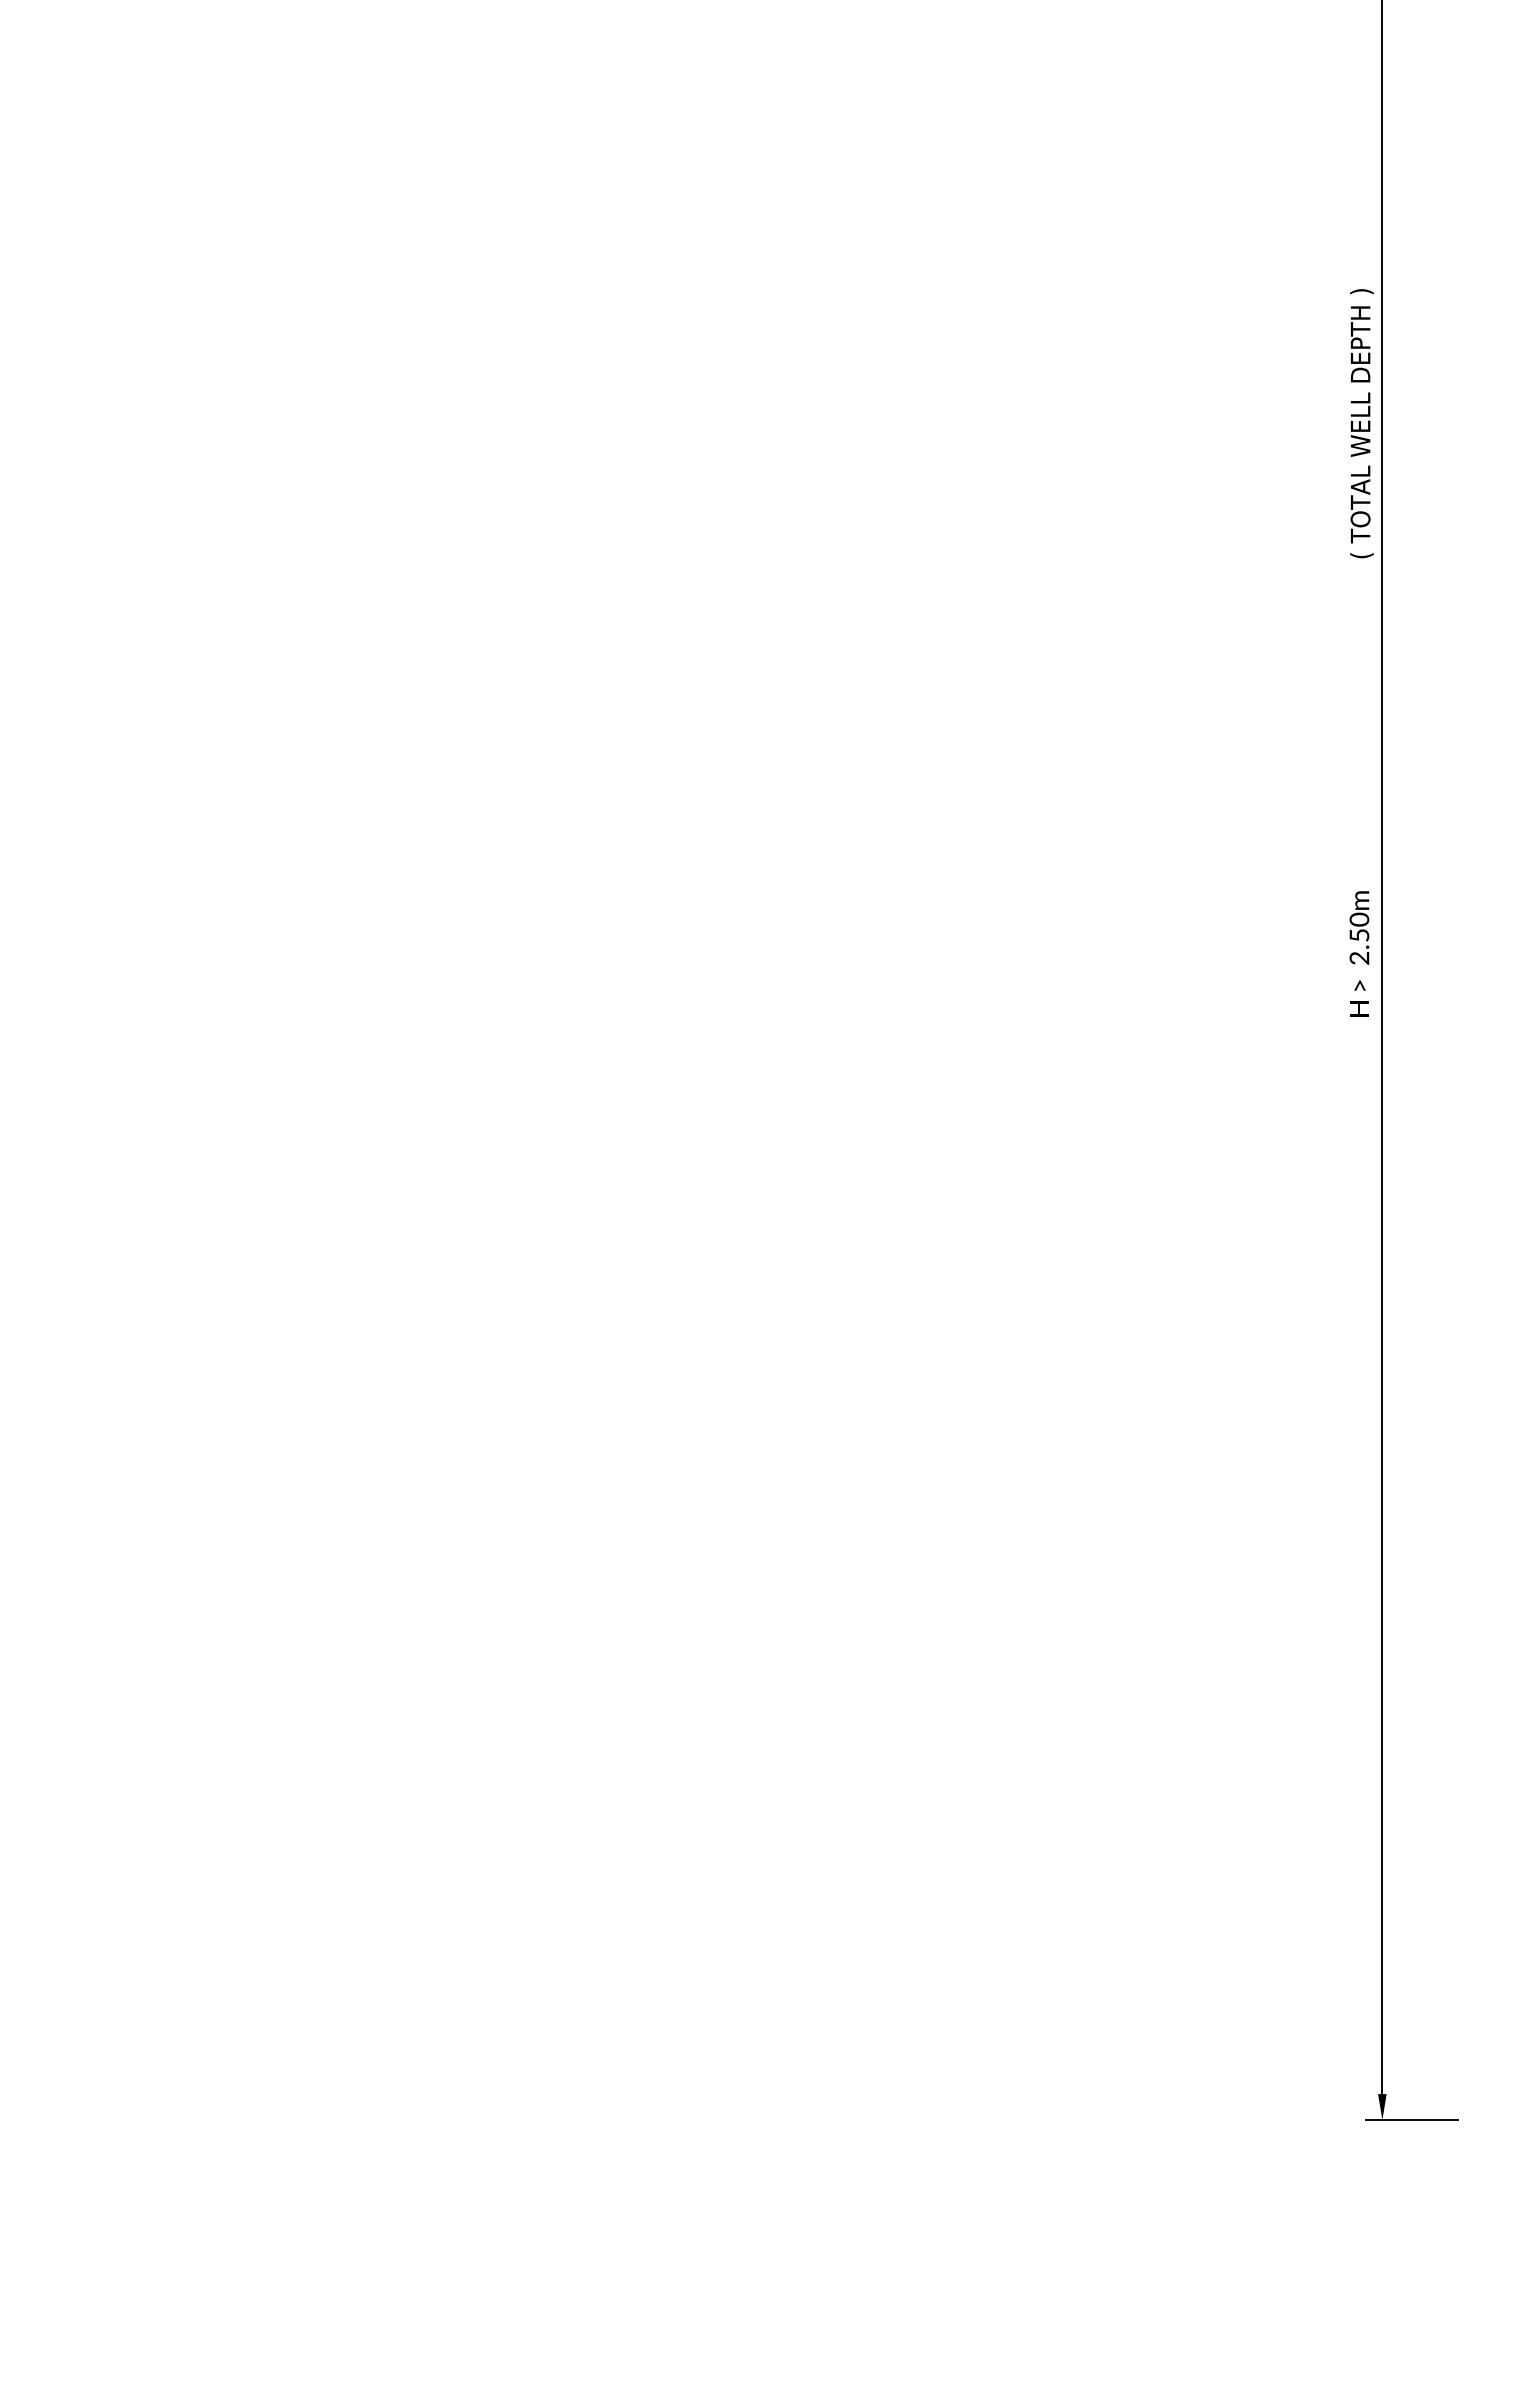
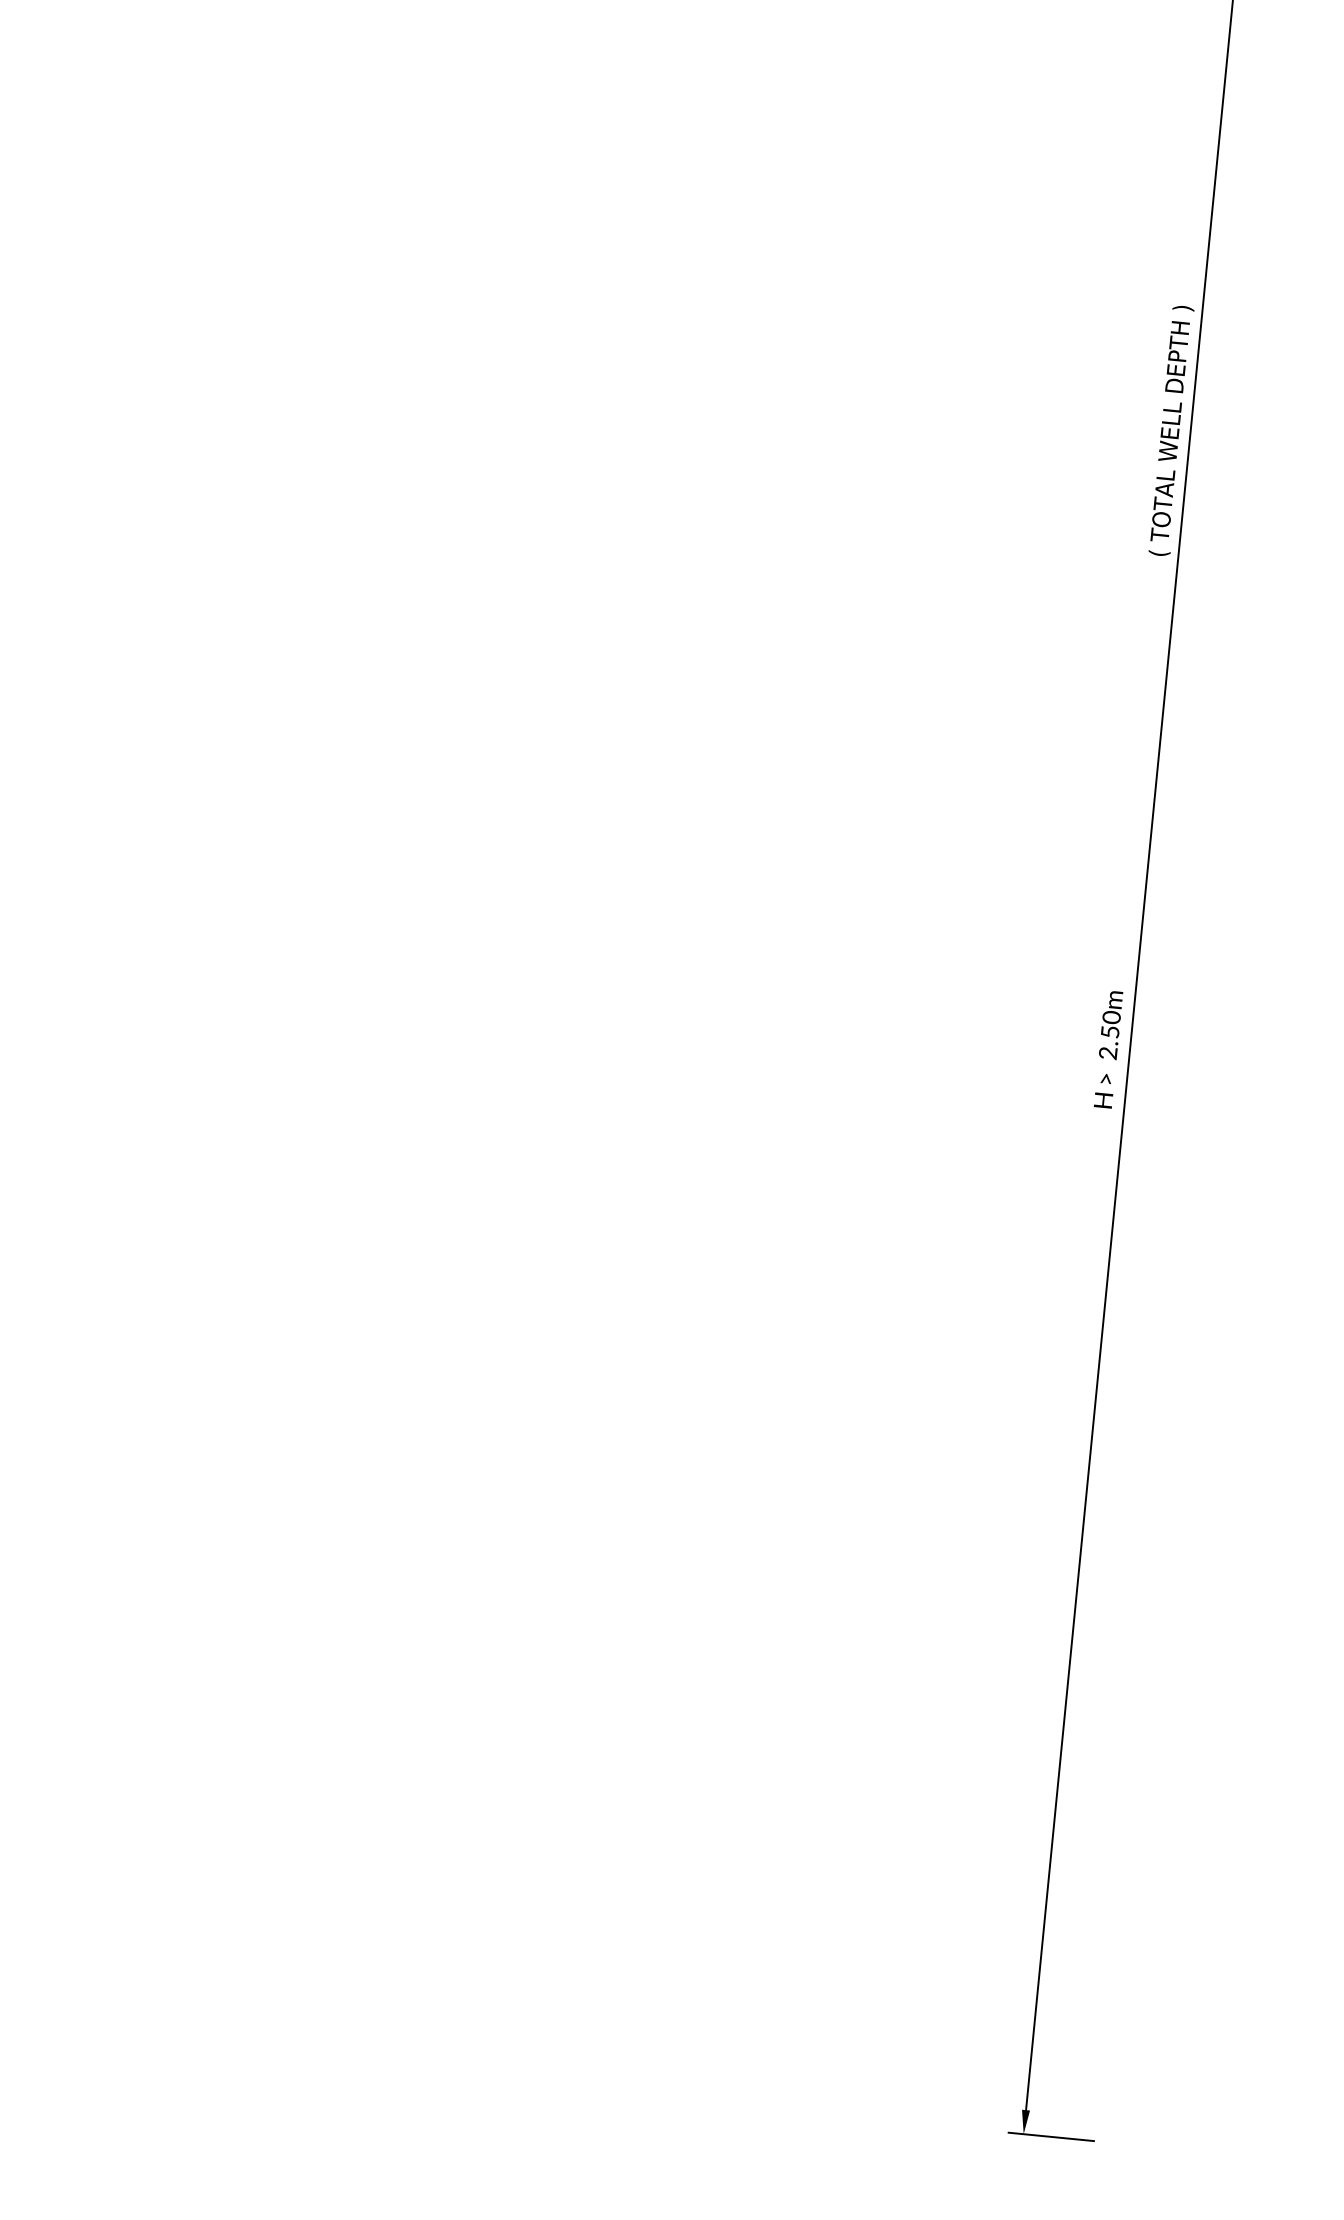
text: (1361, 423) -> (1171, 430), moved

